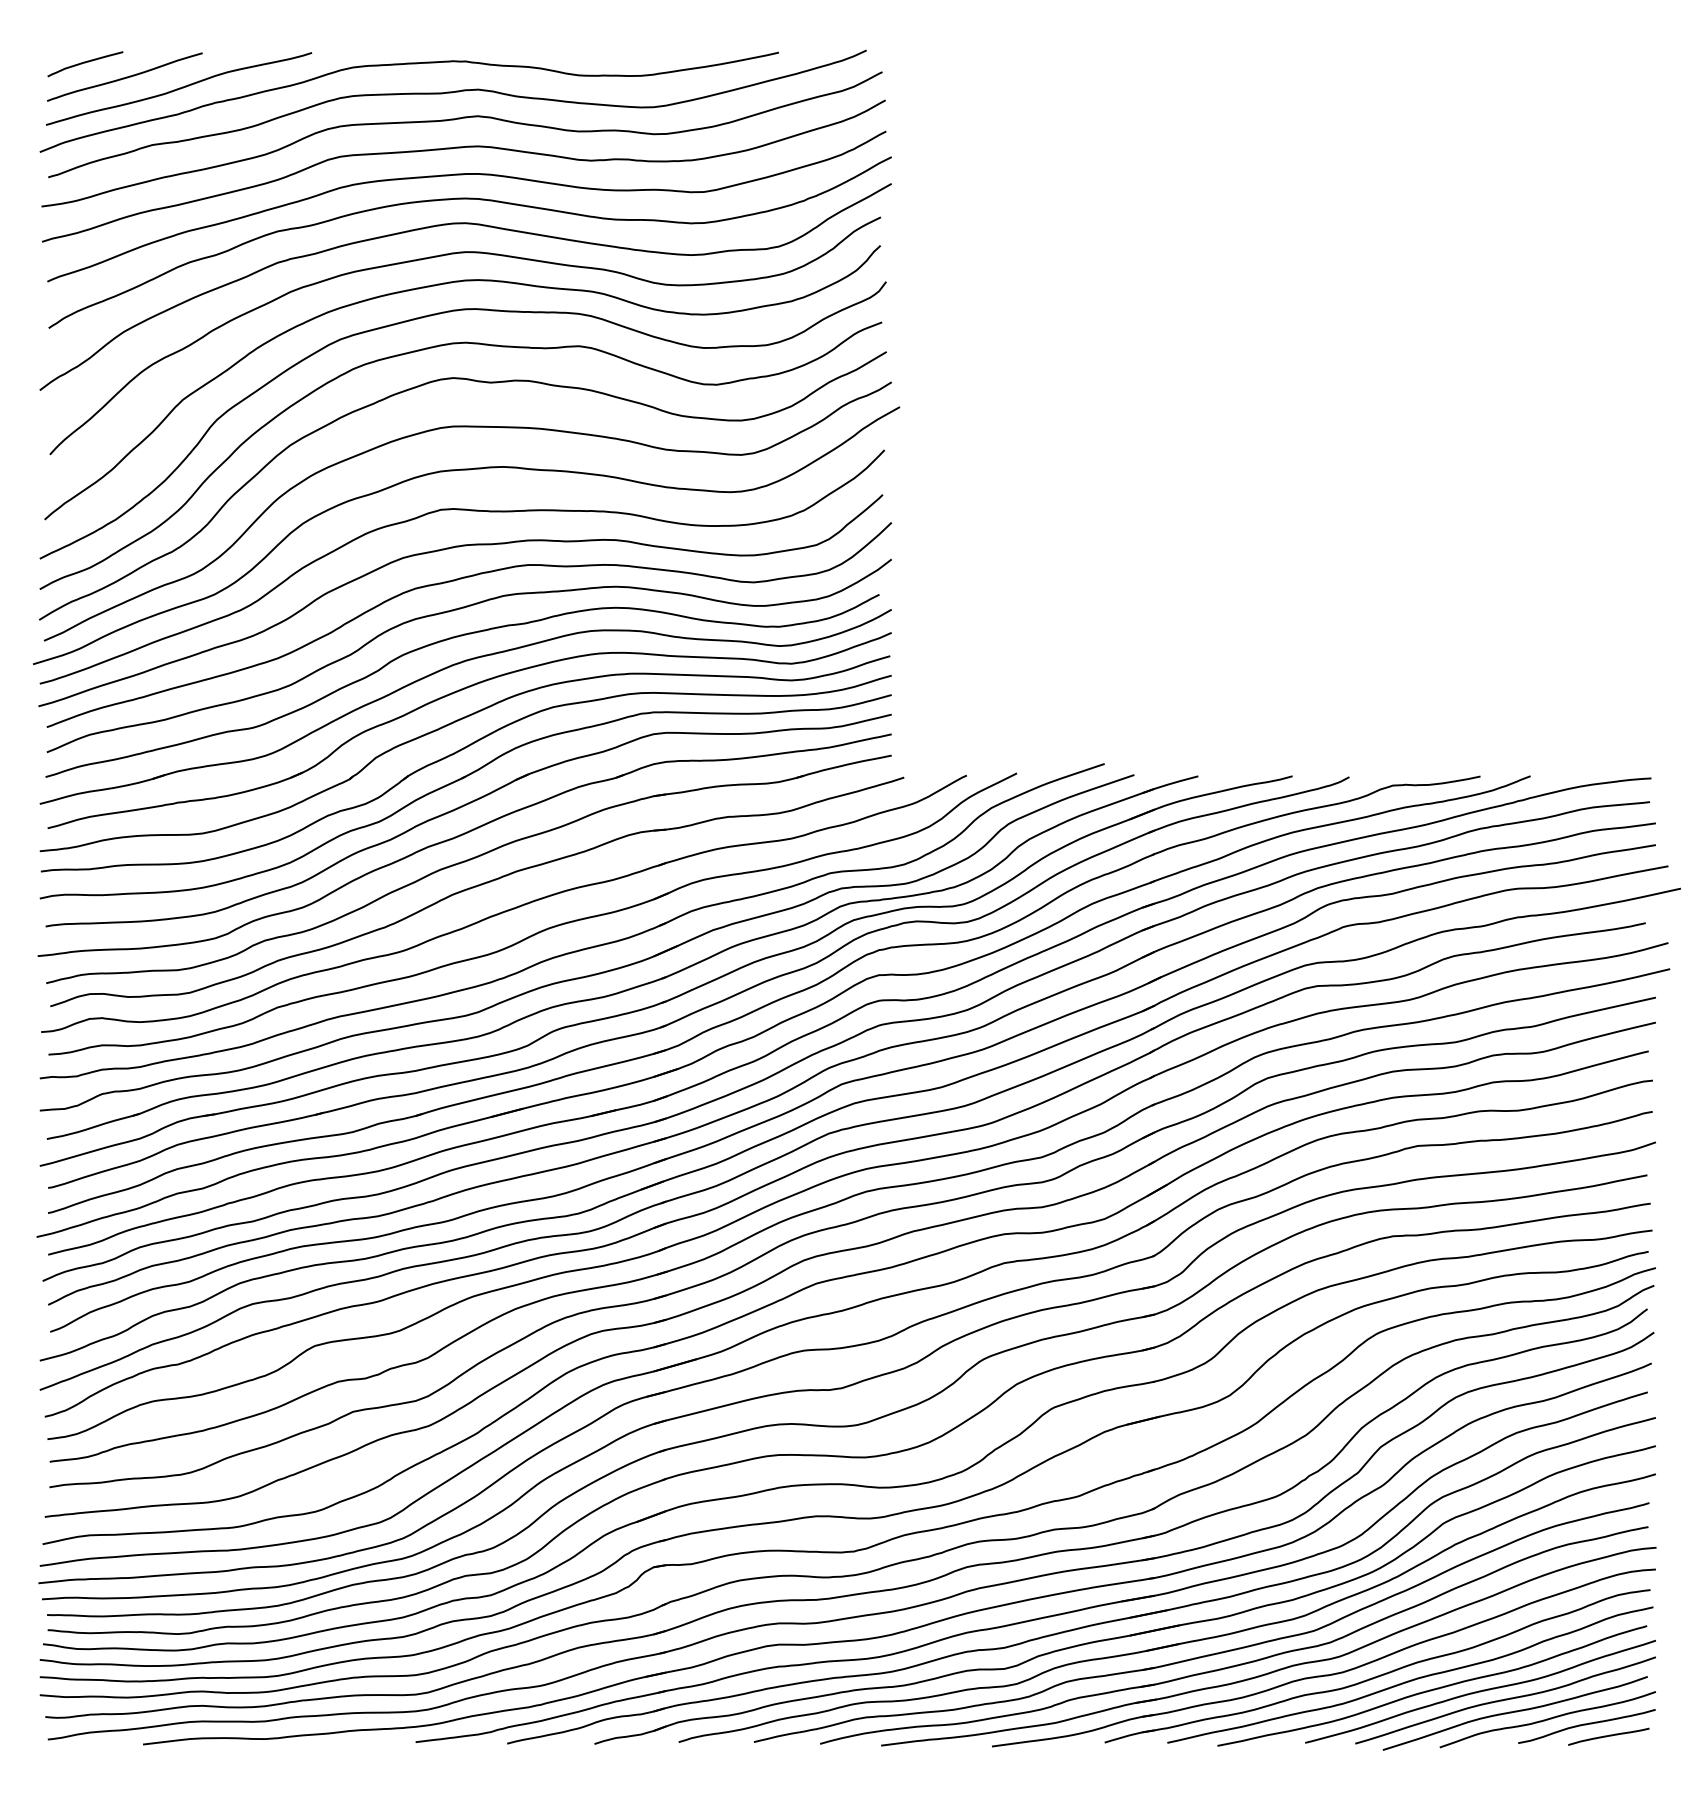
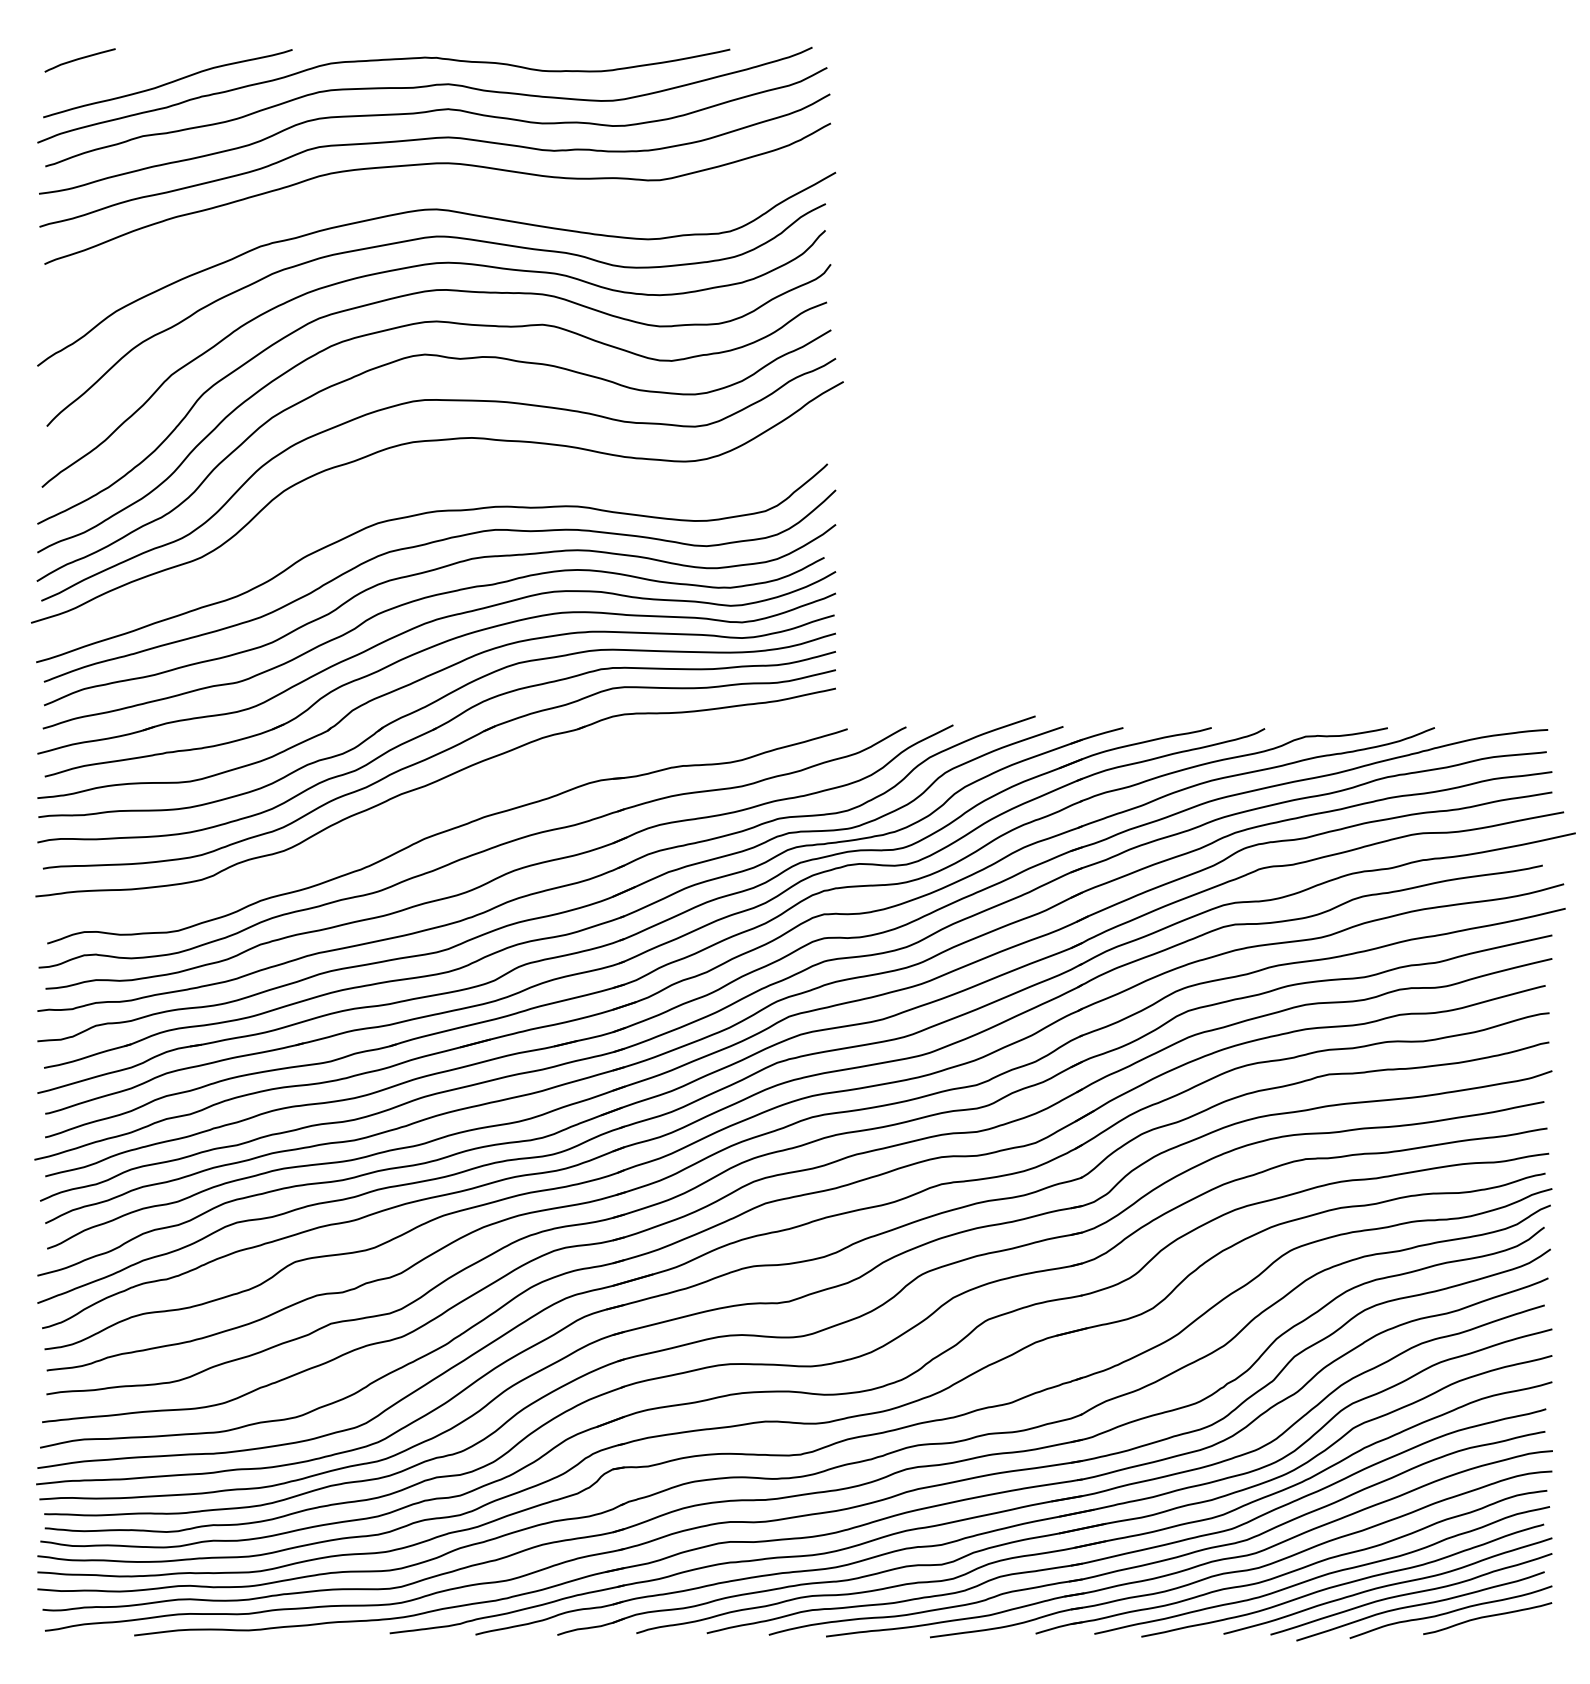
curve: (124, 77) -> (116, 72), removed
curve: (469, 199) -> (440, 187), removed
curve: (471, 511) -> (442, 479), removed
part: (465, 862) -> (436, 808), removed
curve: (1608, 1736) -> (1507, 1628), removed

